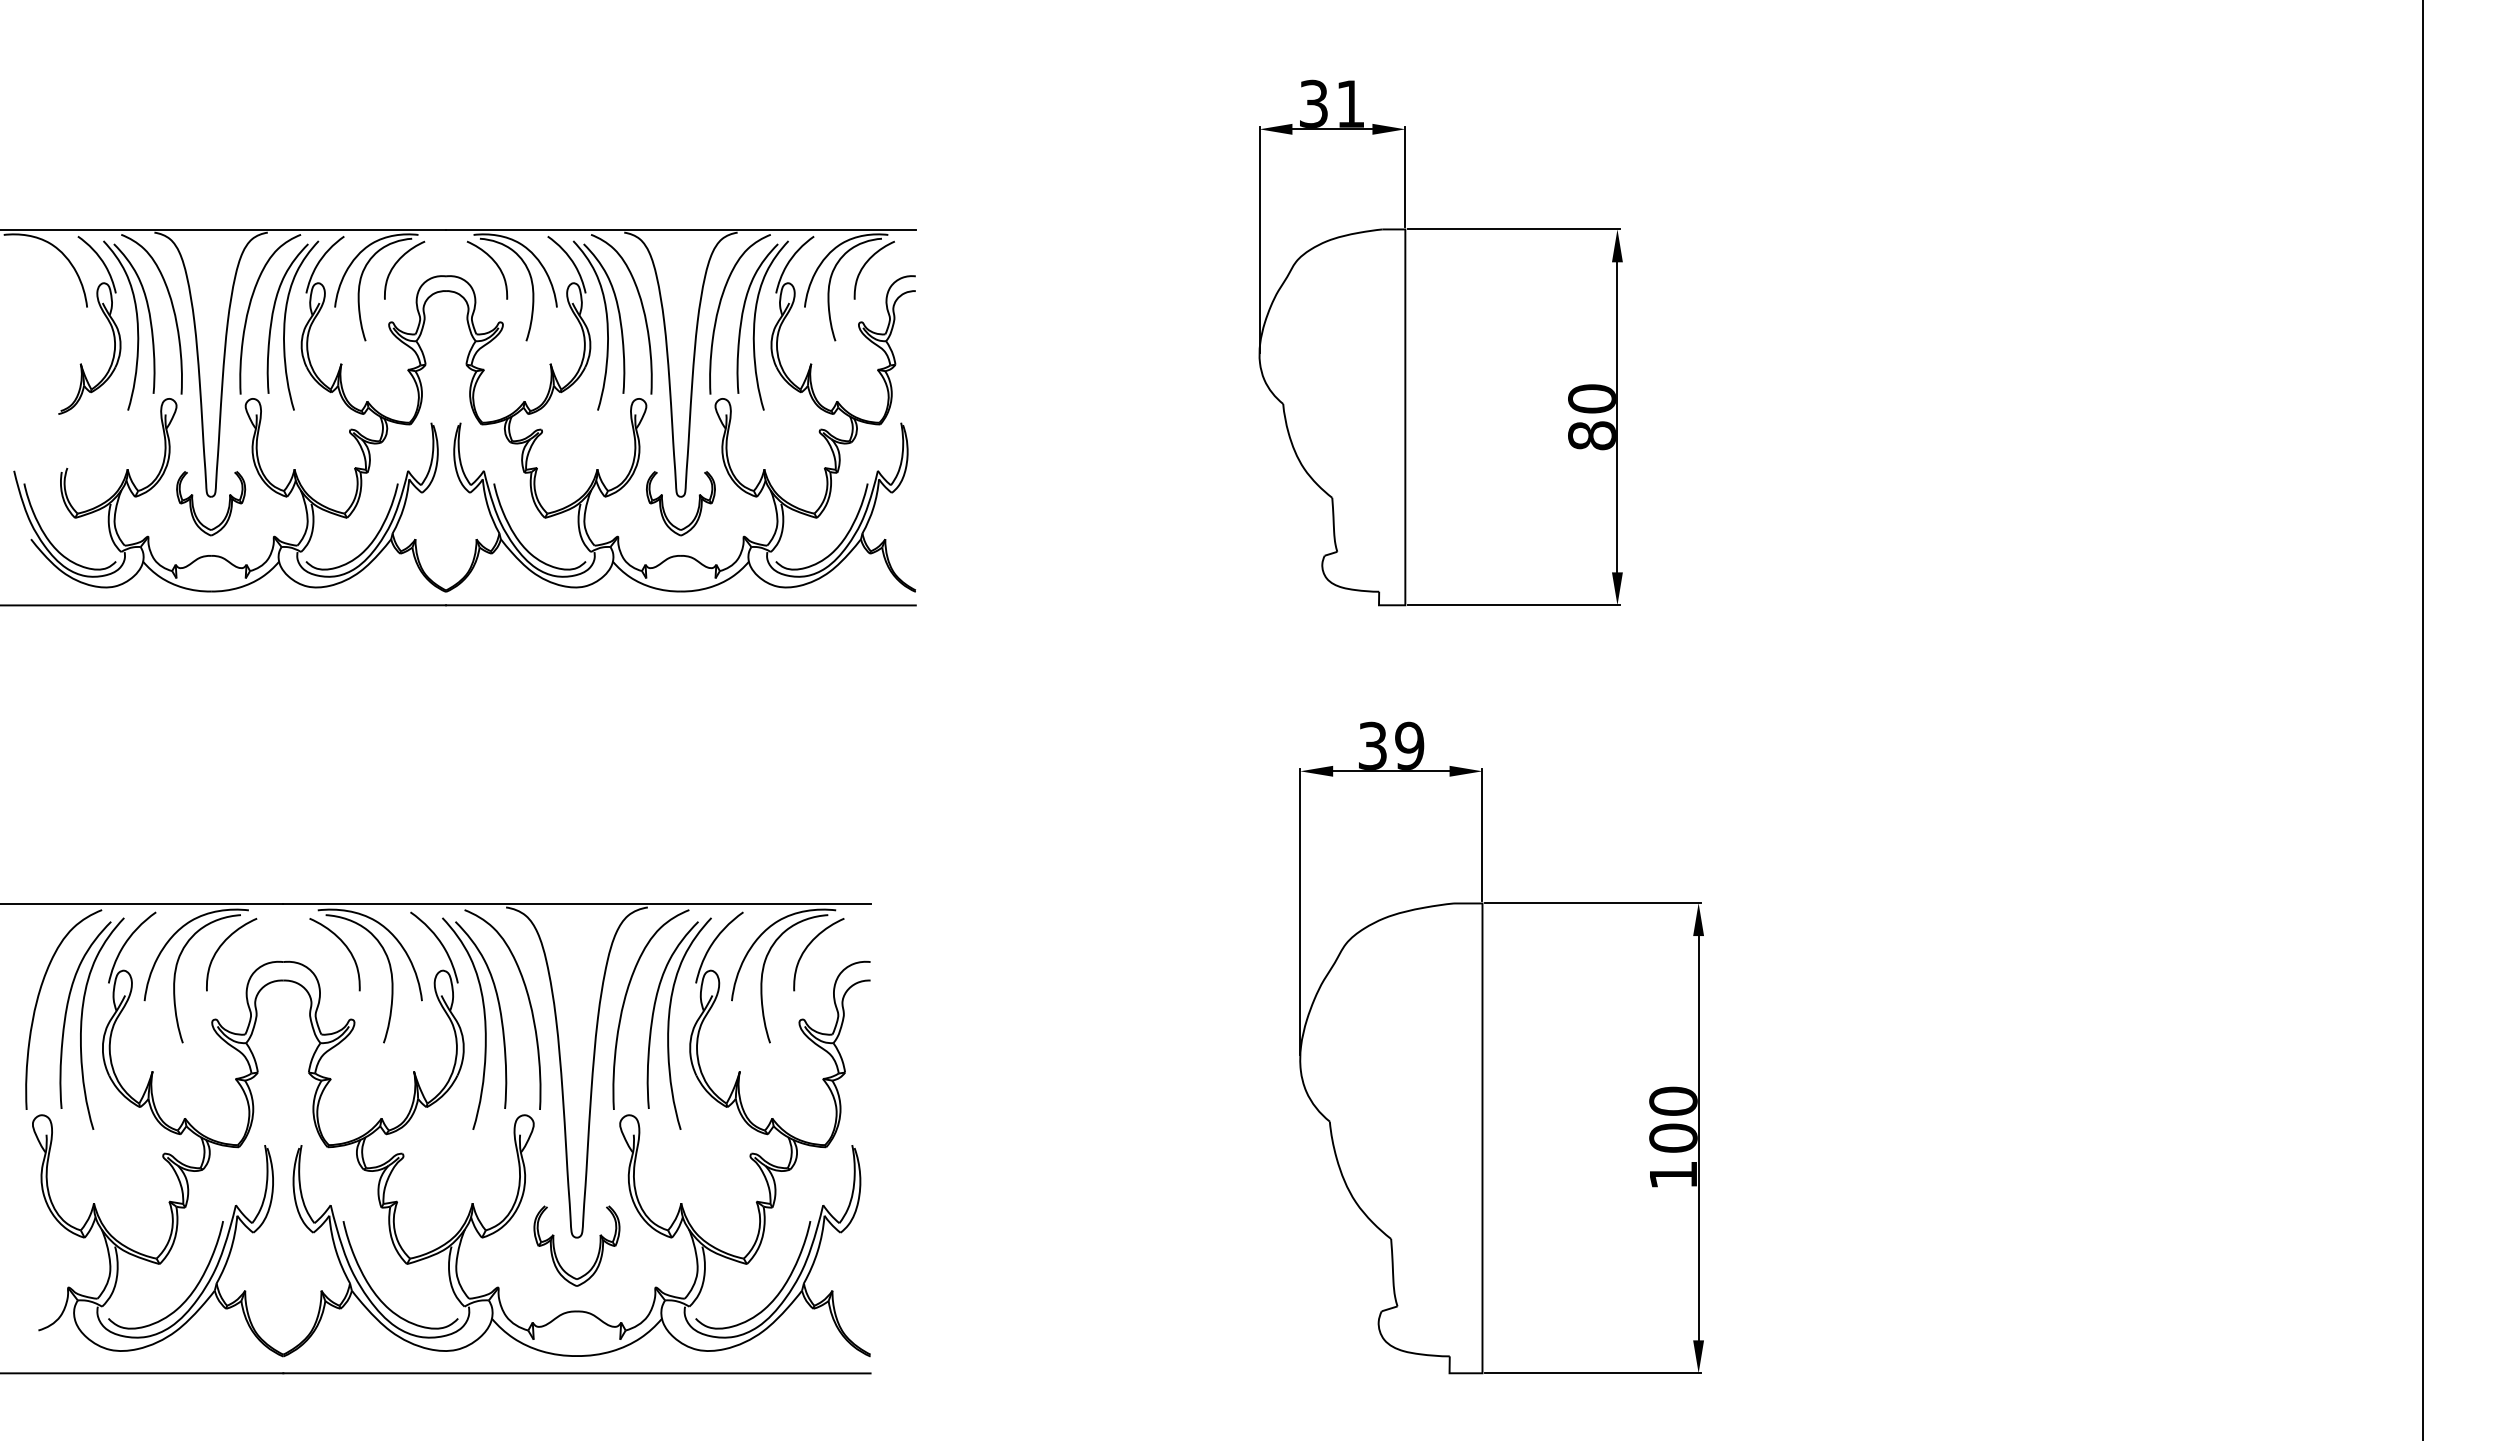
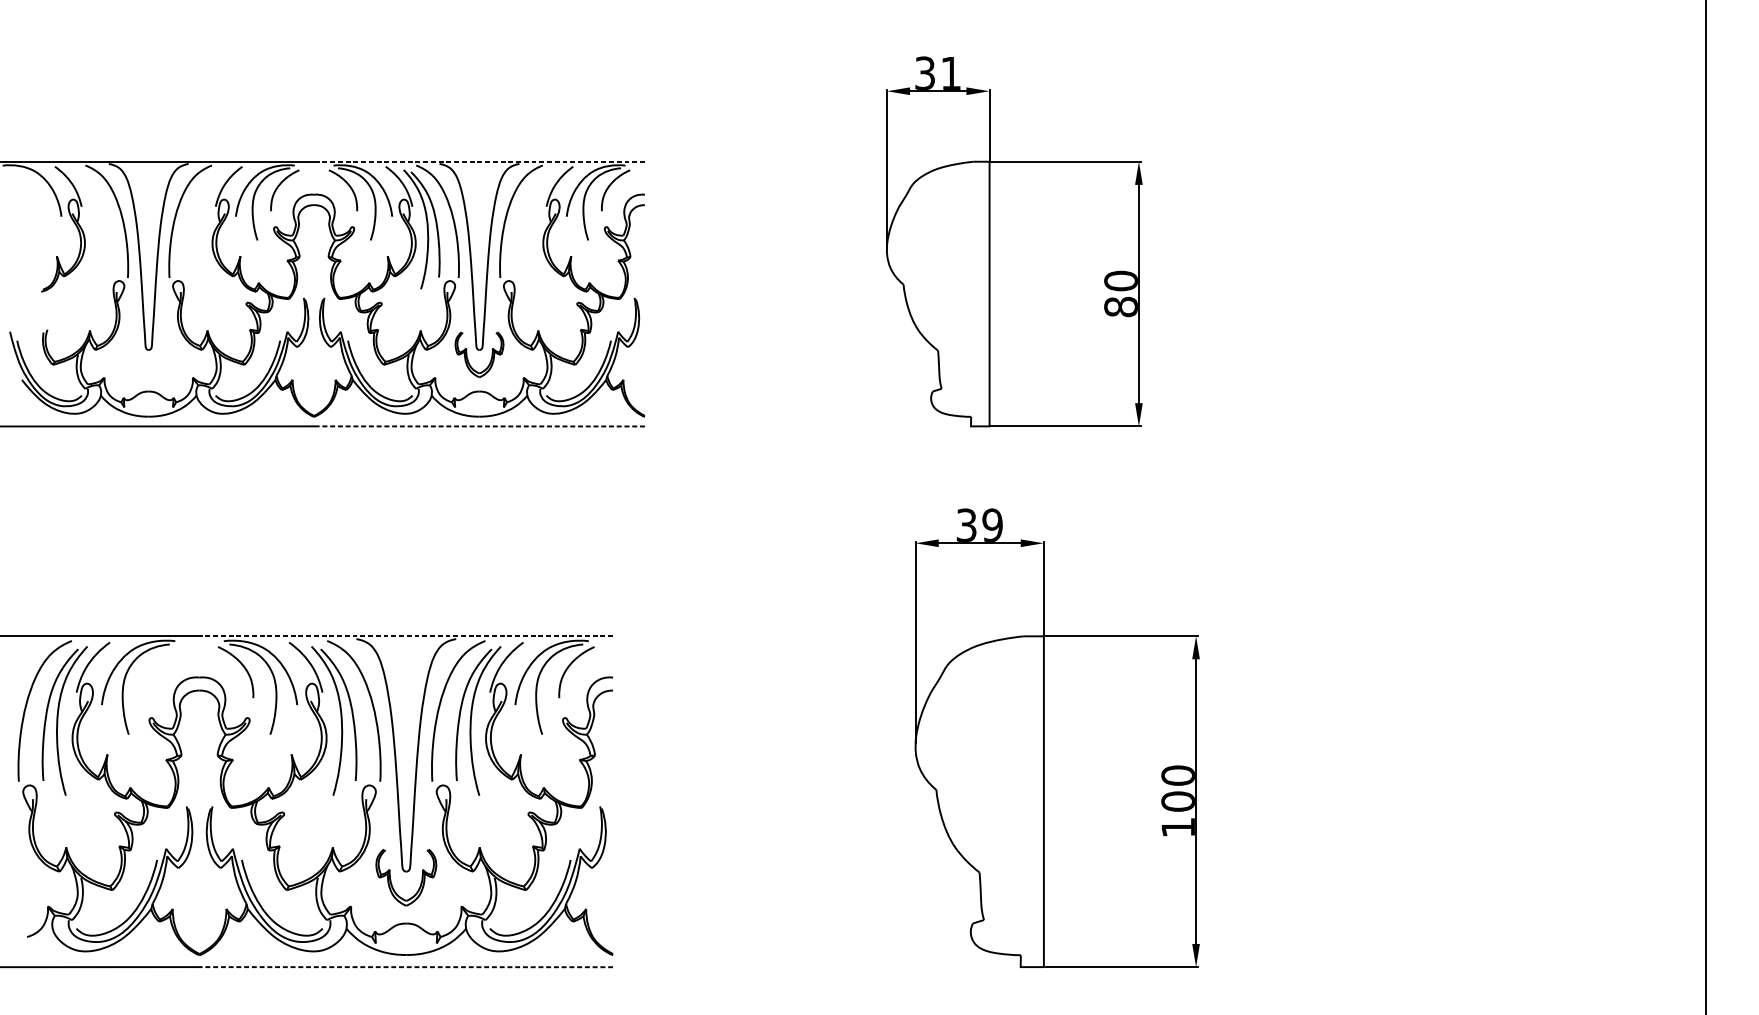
line: (680, 229) -> (479, 161), solid -> dashed
part: (136, 323) -> (96, 227), removed
part: (285, 325) -> (201, 229), removed
part: (755, 325) -> (532, 229), removed
part: (228, 503) -> (160, 354), removed
line: (680, 605) -> (479, 426), solid -> dashed
line: (576, 903) -> (405, 636), solid -> dashed
curve: (222, 945) -> (156, 665), removed
line: (576, 1373) -> (405, 967), solid -> dashed

